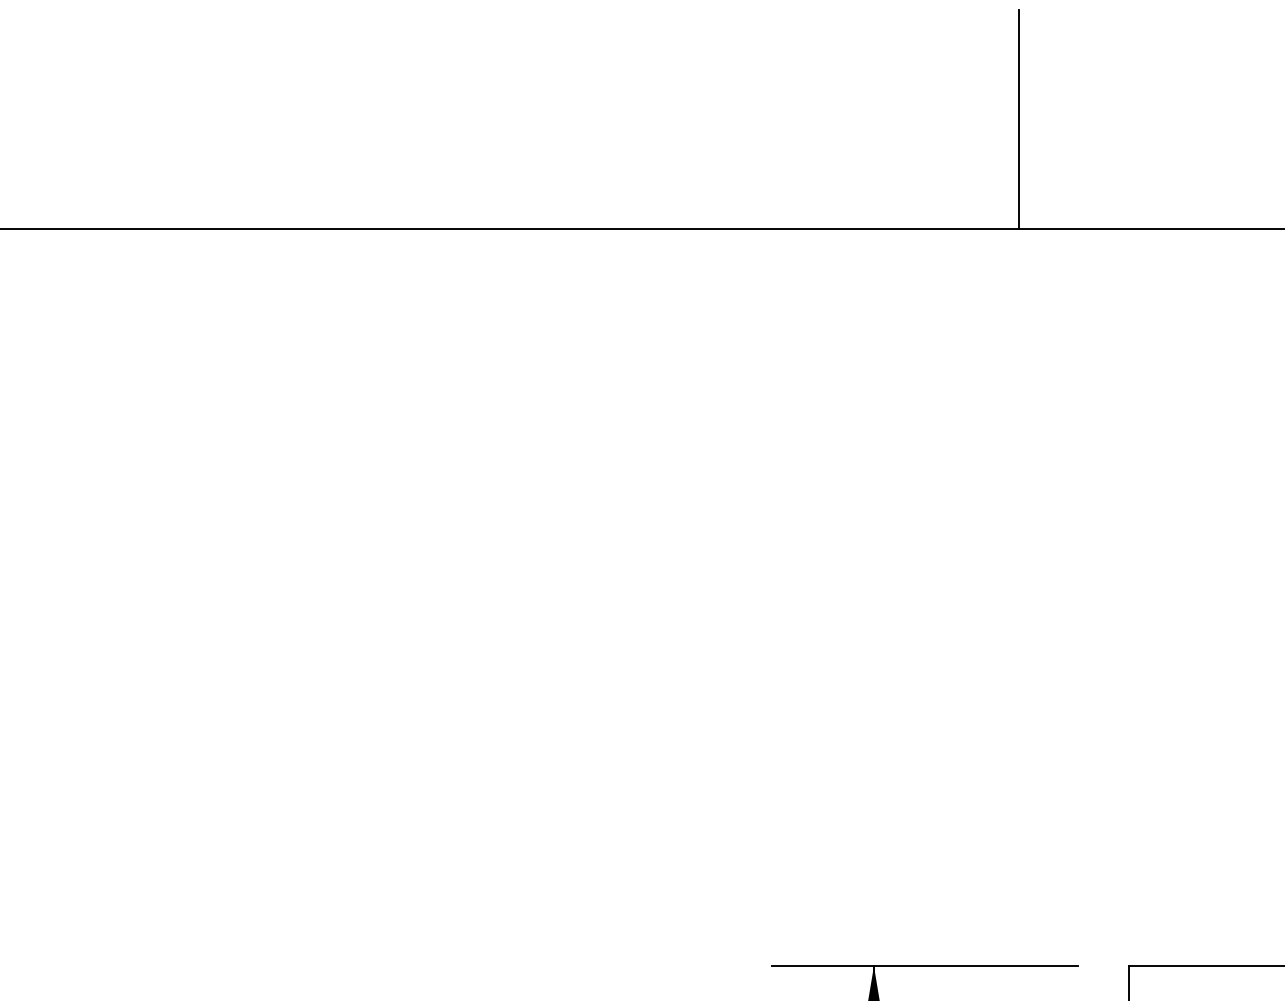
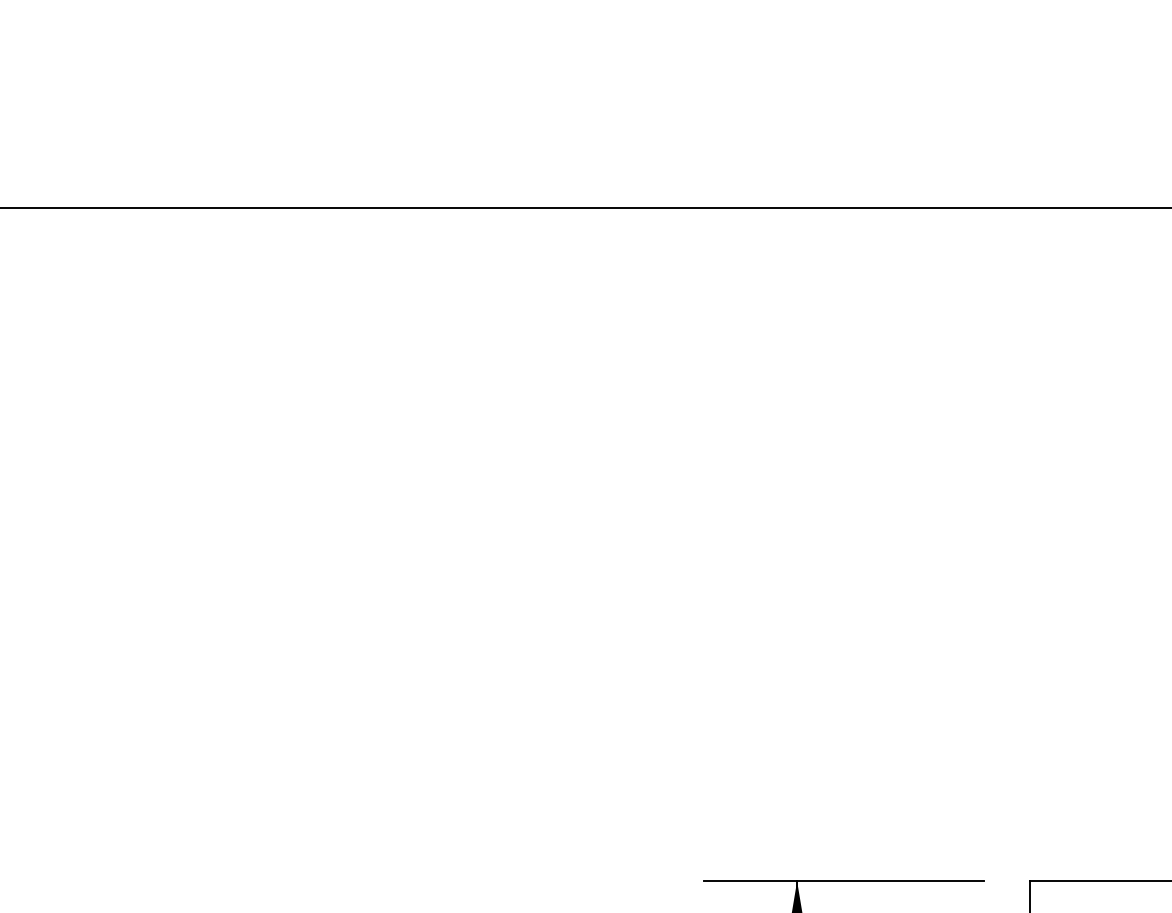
line: (1019, 118) -> (929, 108), removed

